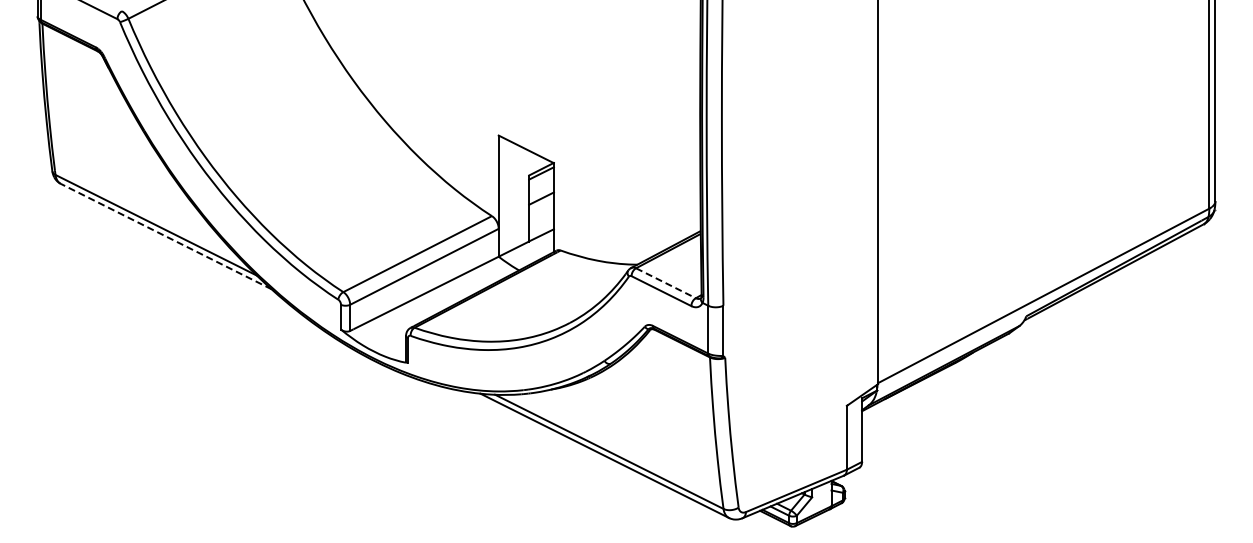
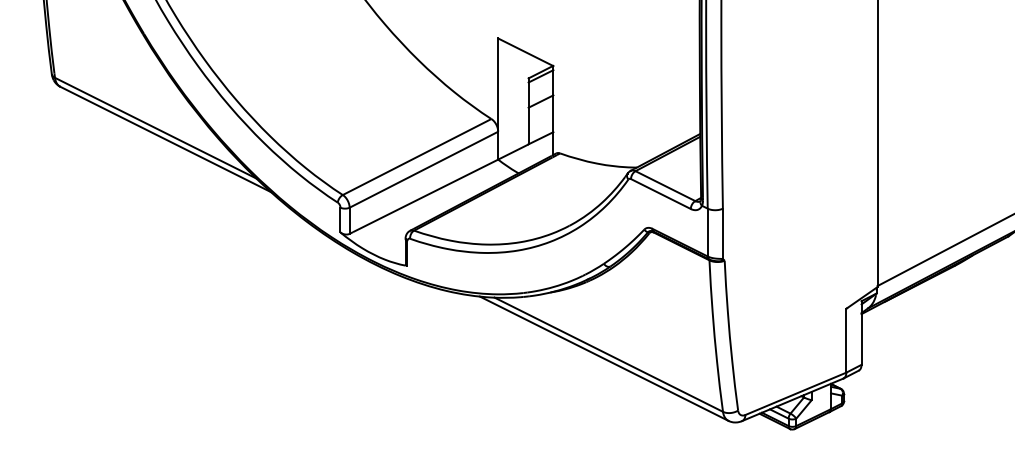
line: (166, 236) -> (165, 139), dashed -> solid
line: (666, 283) -> (665, 186), dashed -> solid

